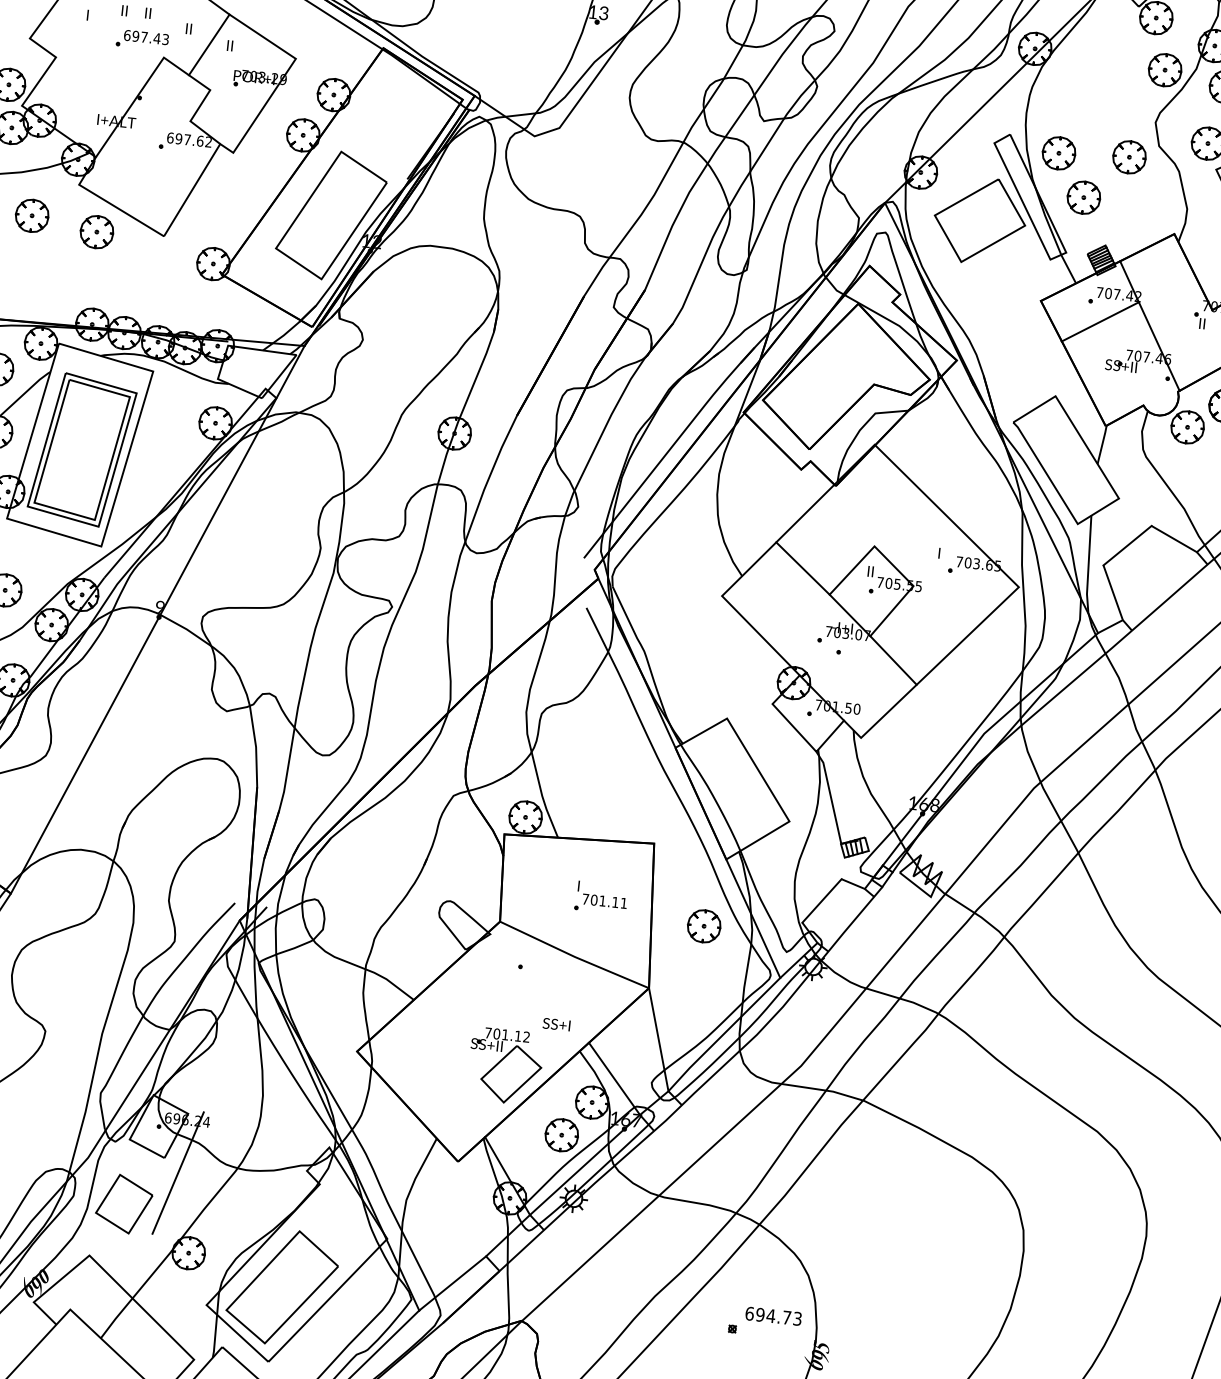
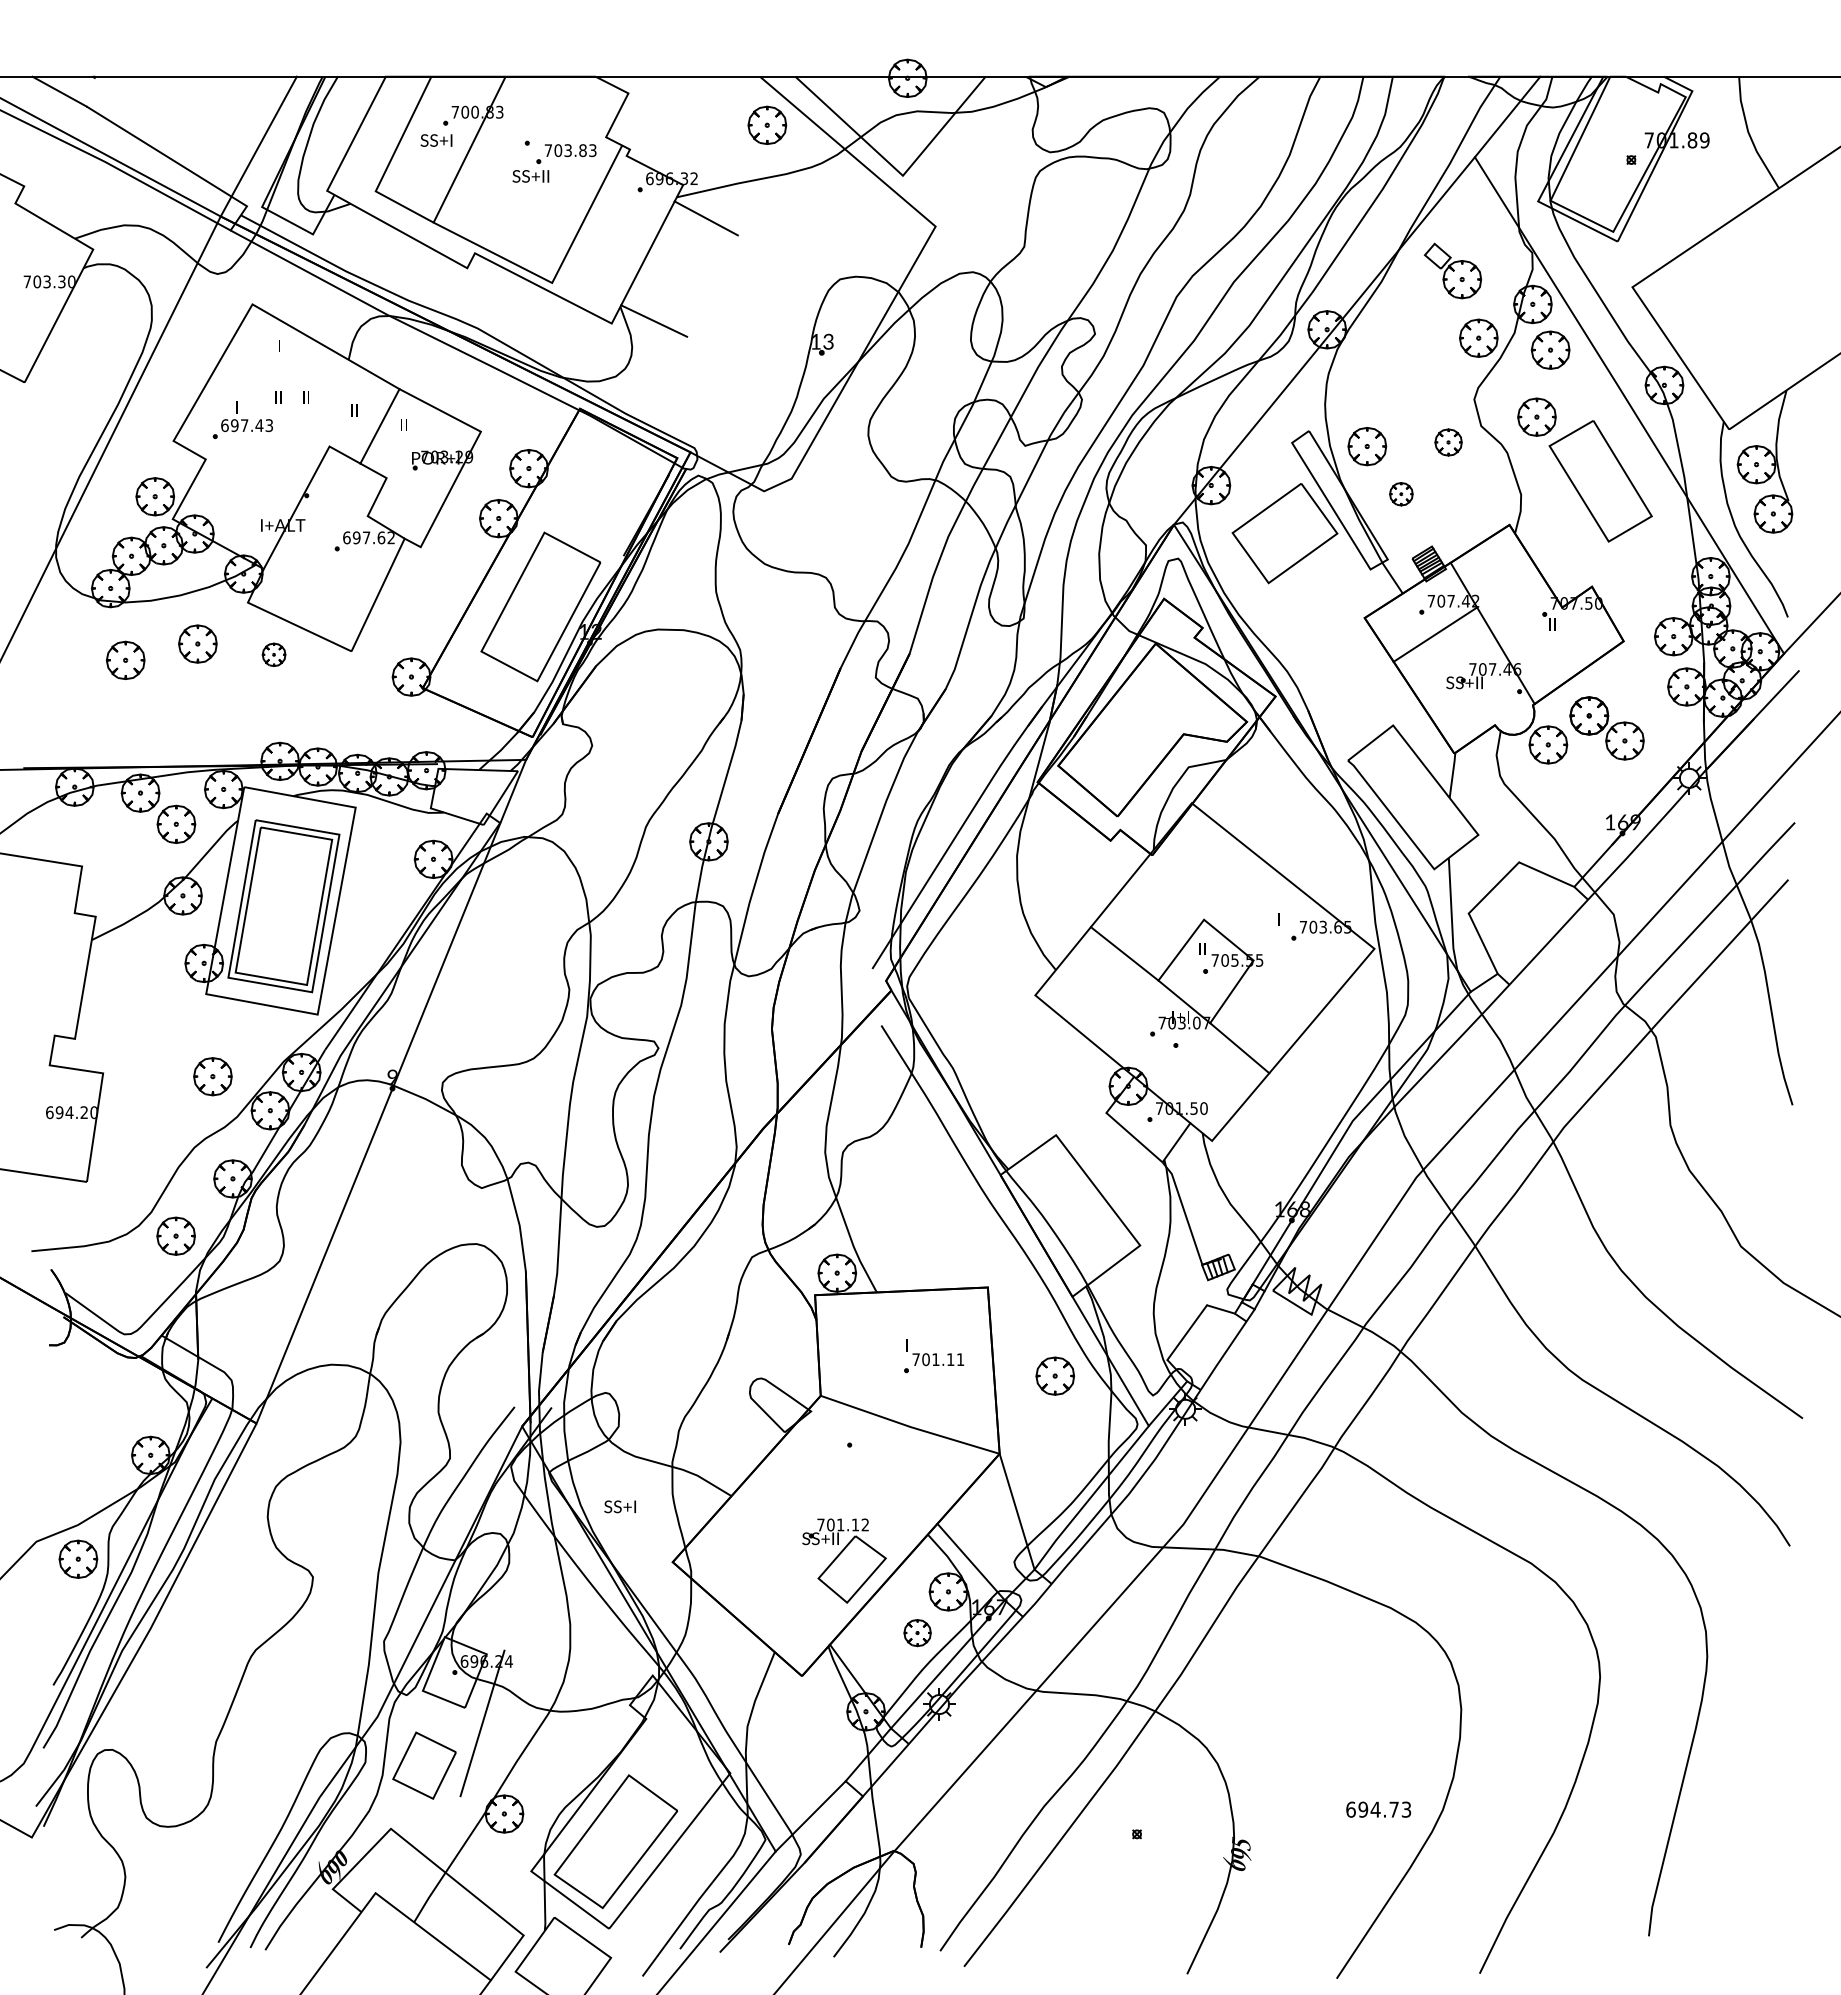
part: (142, 40) -> (242, 429), moved
part: (1129, 157) -> (1448, 442), size x0.7
part: (1084, 196) -> (1401, 493), size x0.6
part: (96, 231) -> (273, 654), size x0.6
text: (556, 1024) -> (619, 1506), moved
part: (561, 1134) -> (917, 1632), size x0.7
text: (773, 1316) -> (1378, 1809), moved

